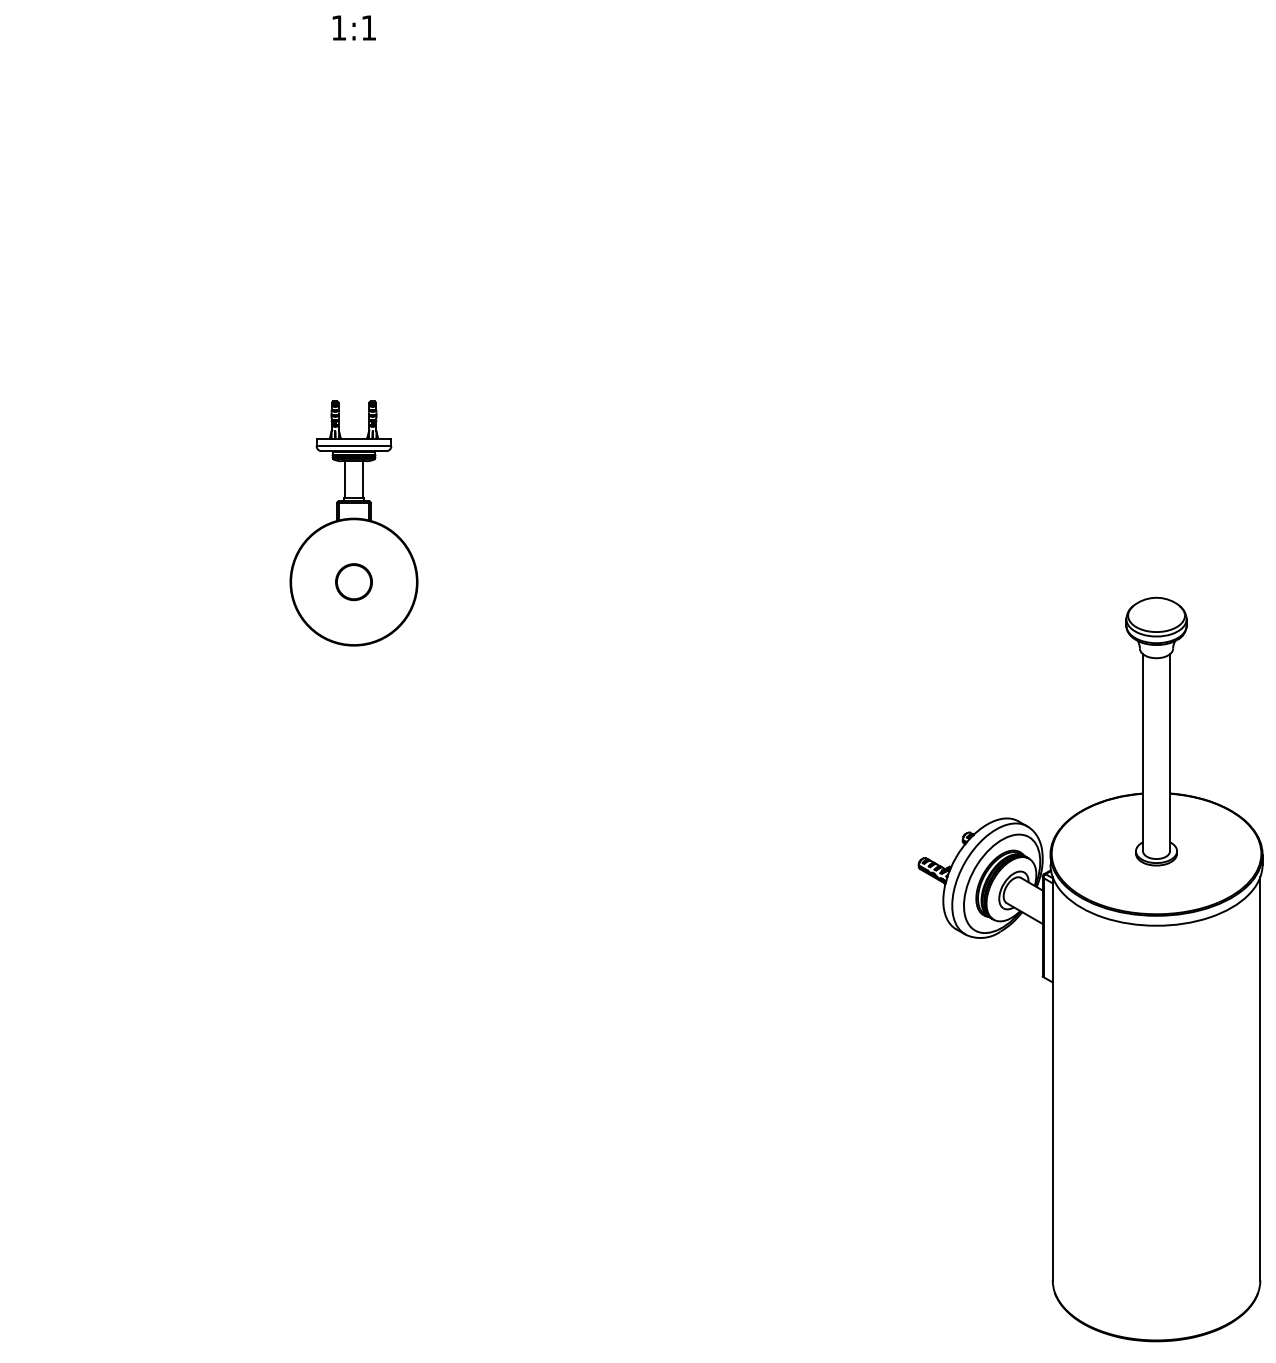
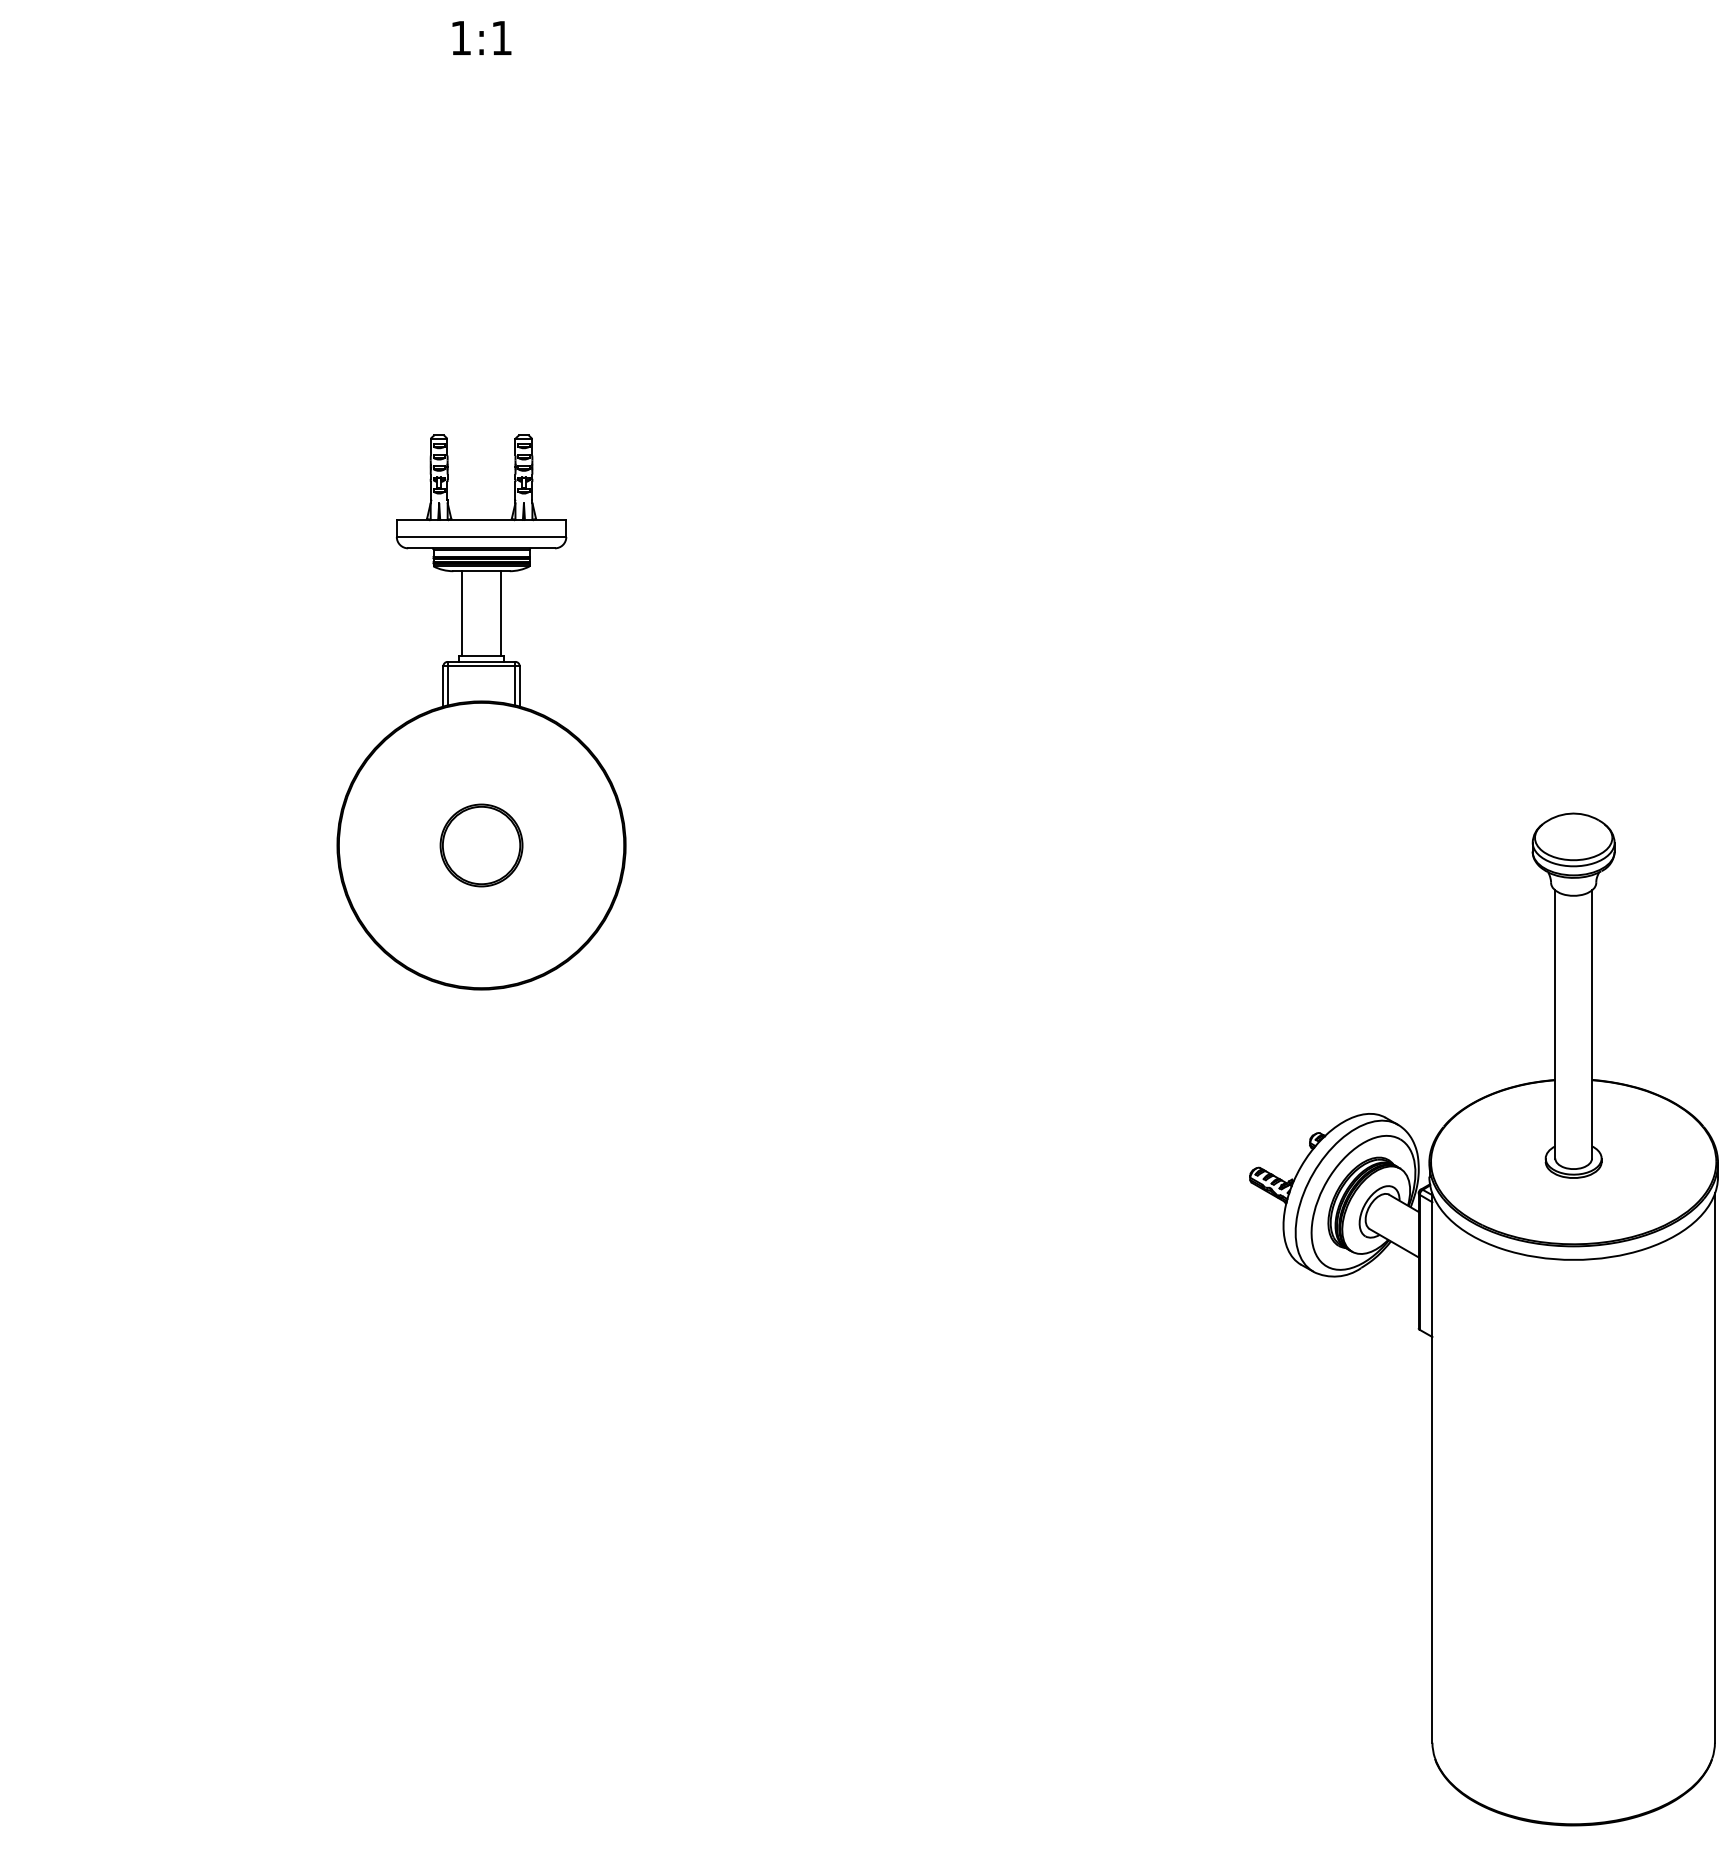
part: (353, 523) -> (481, 712), size x1.67

